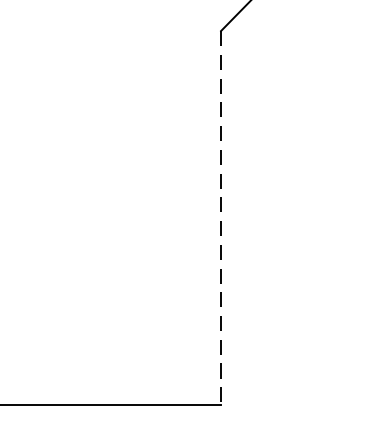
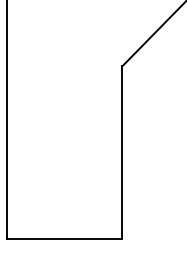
line: (221, 217) -> (122, 152), dashed -> solid

